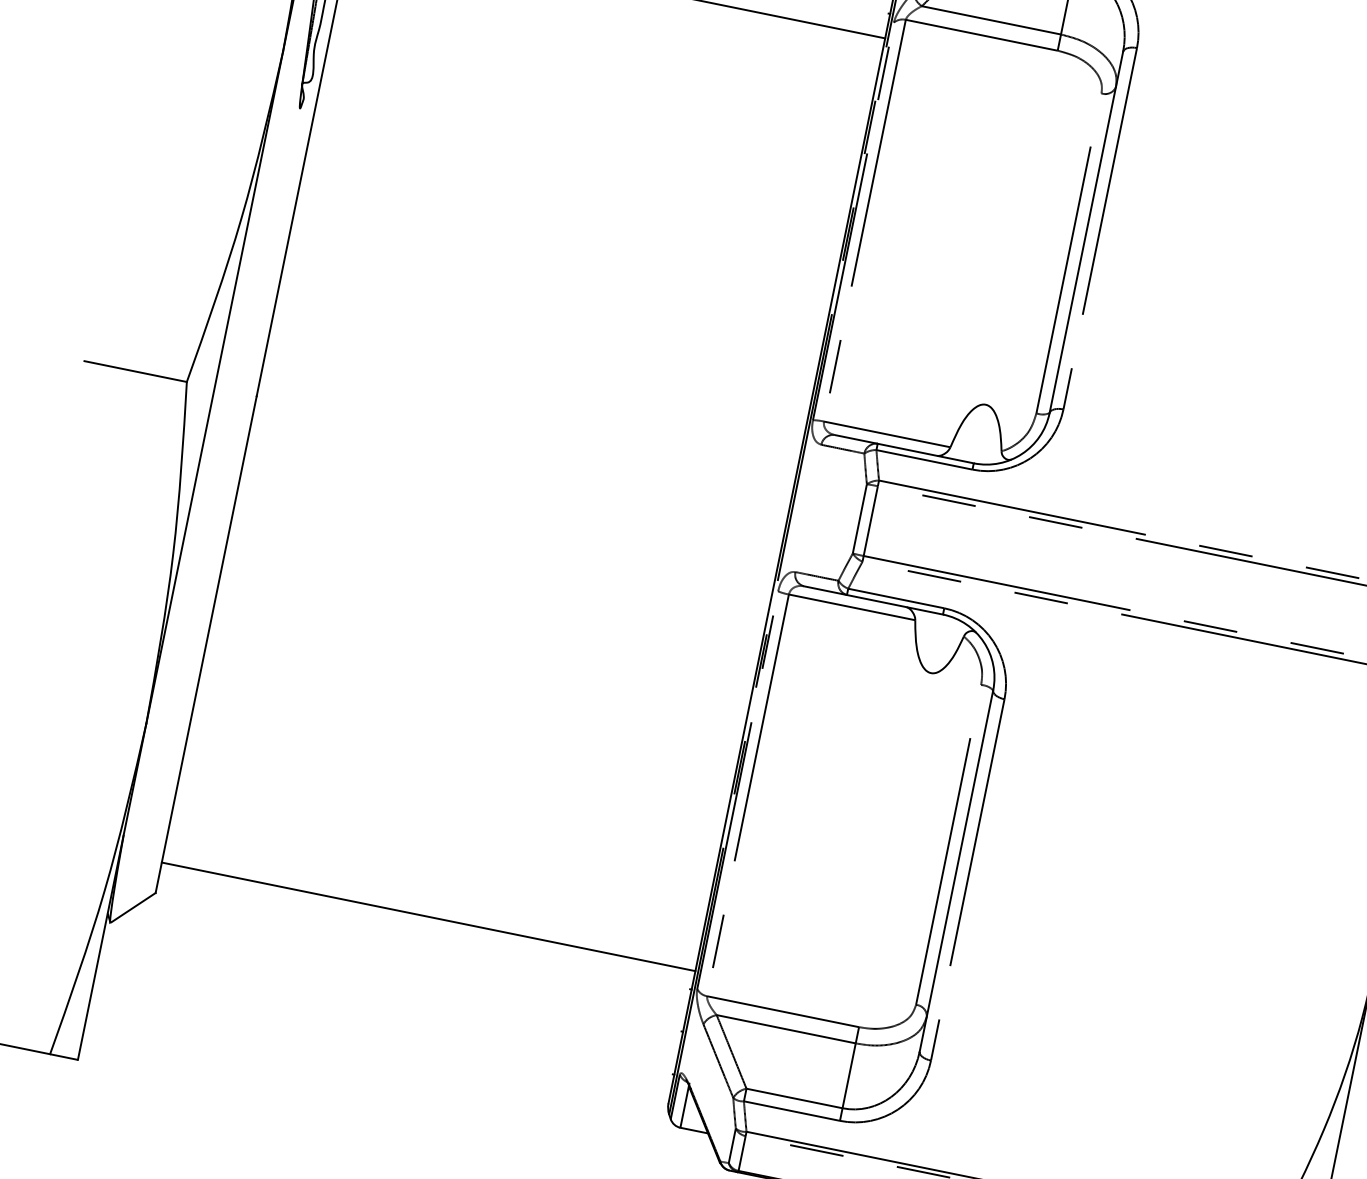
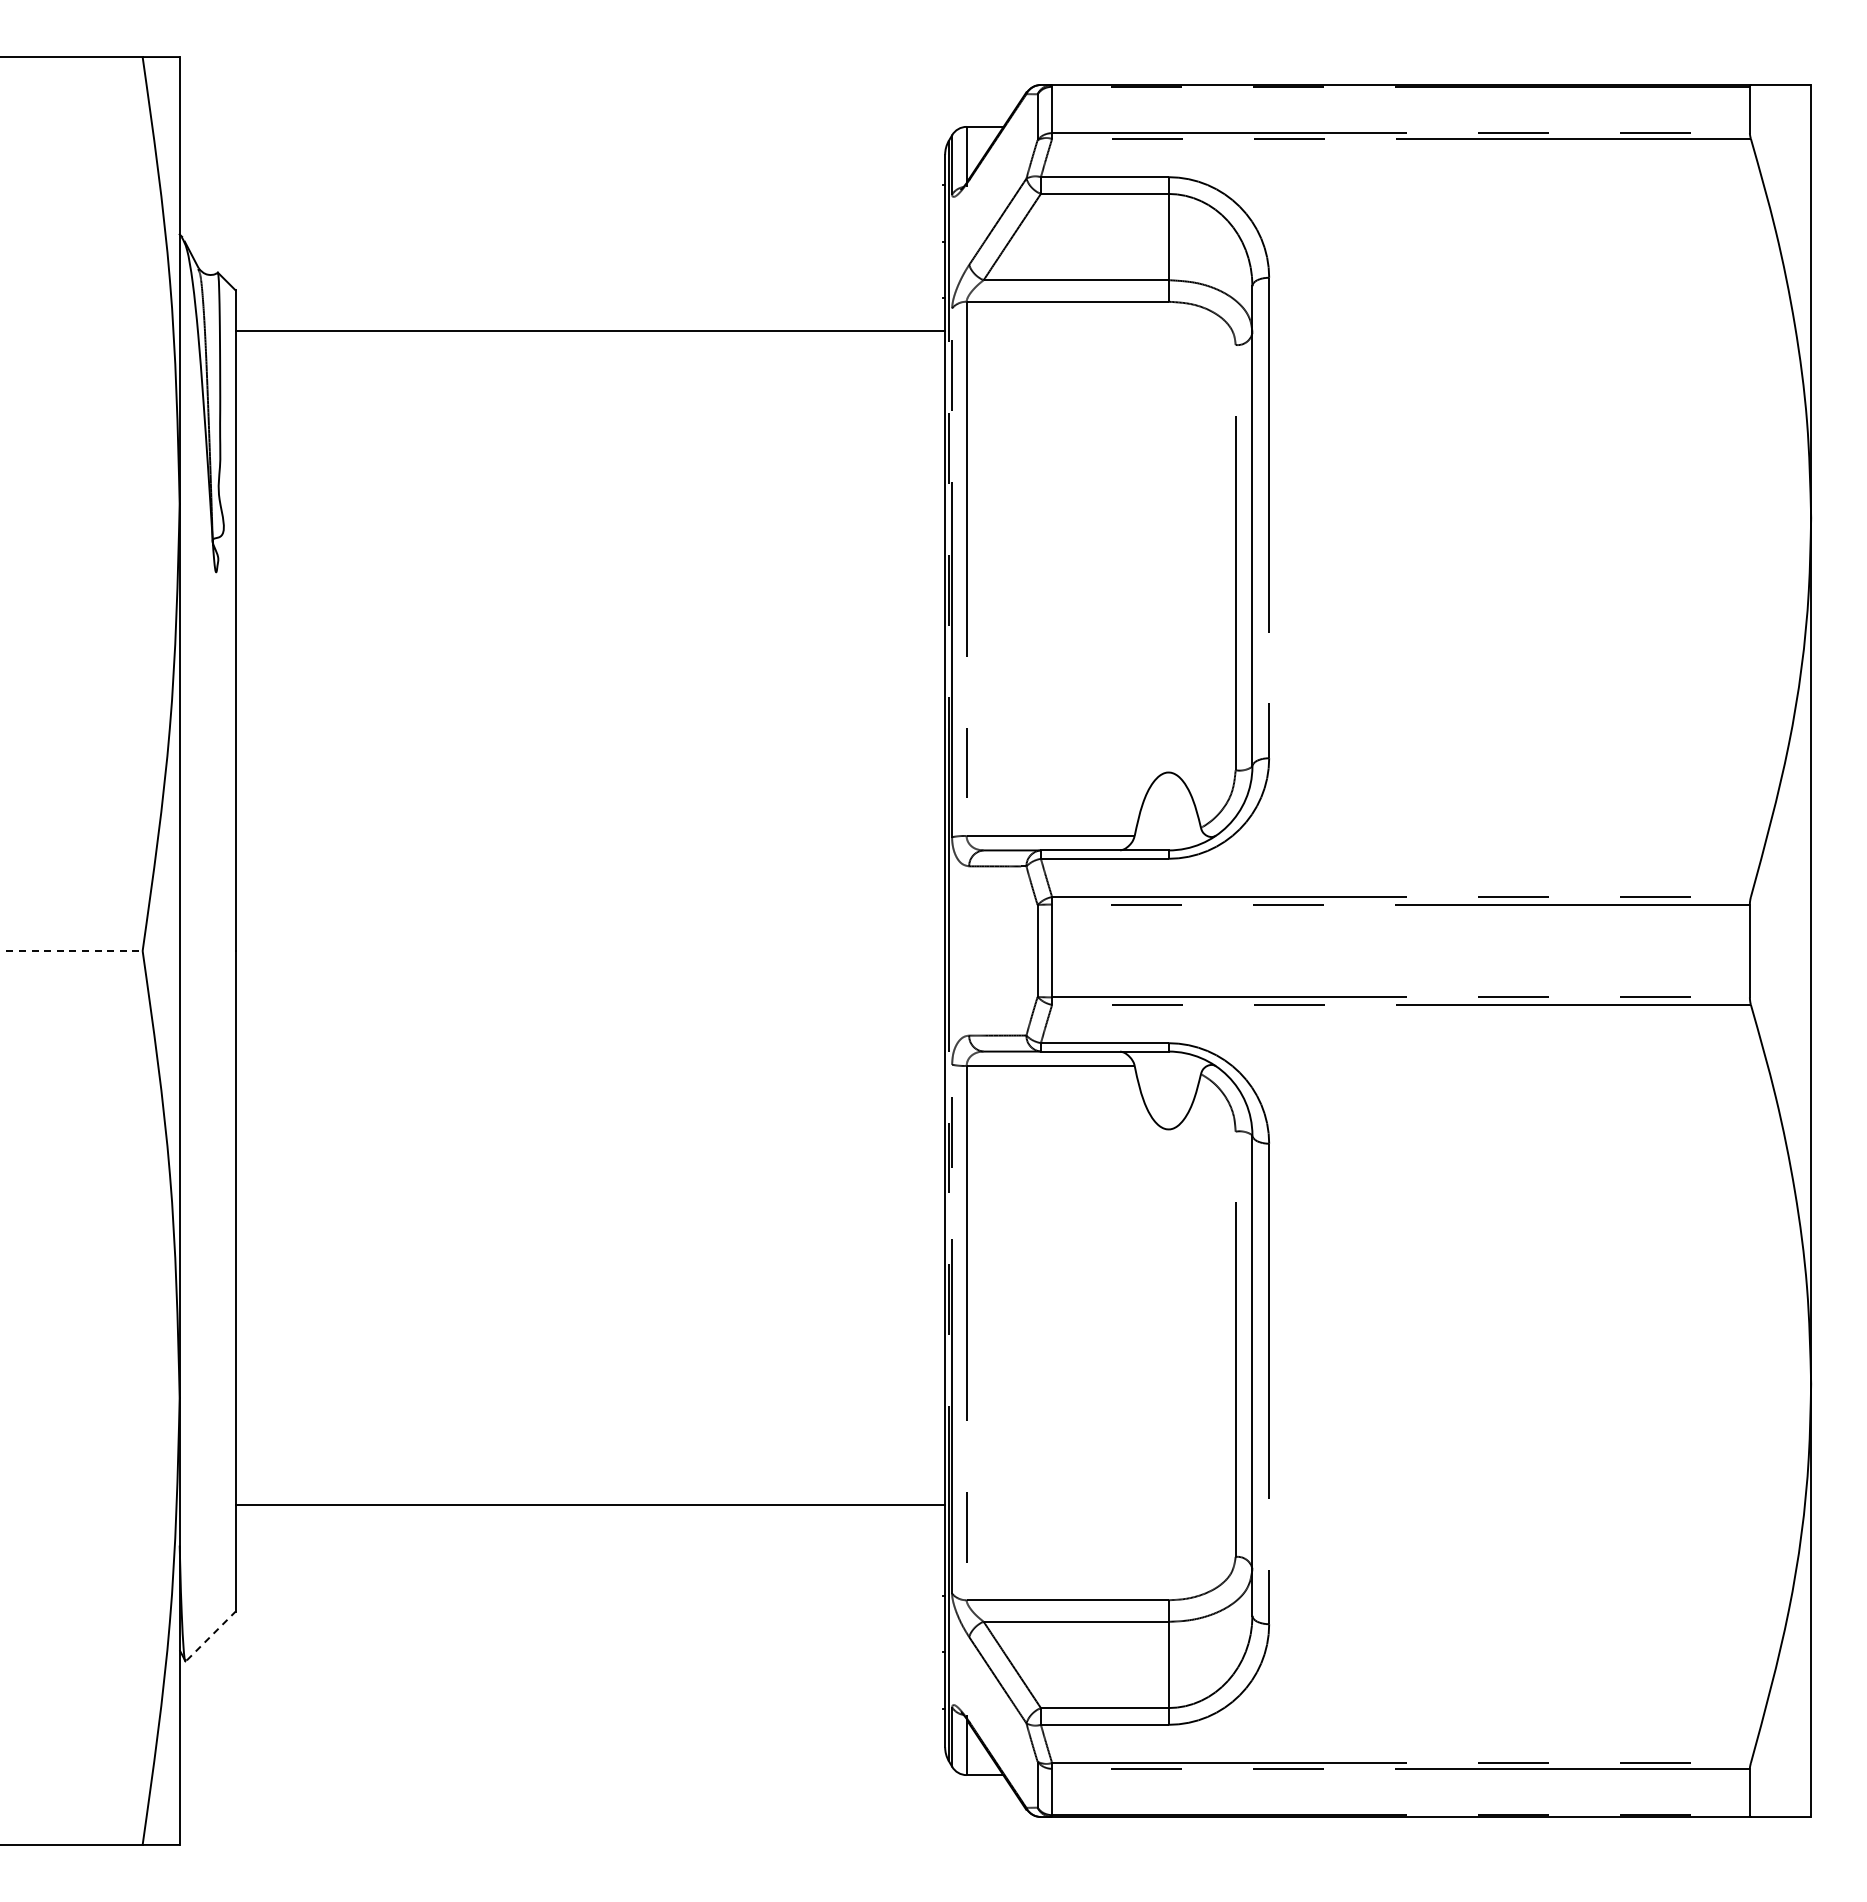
line: (136, 372) -> (75, 951), solid -> dashed
line: (133, 907) -> (211, 1635), solid -> dashed
line: (428, 917) -> (590, 1505), moved

